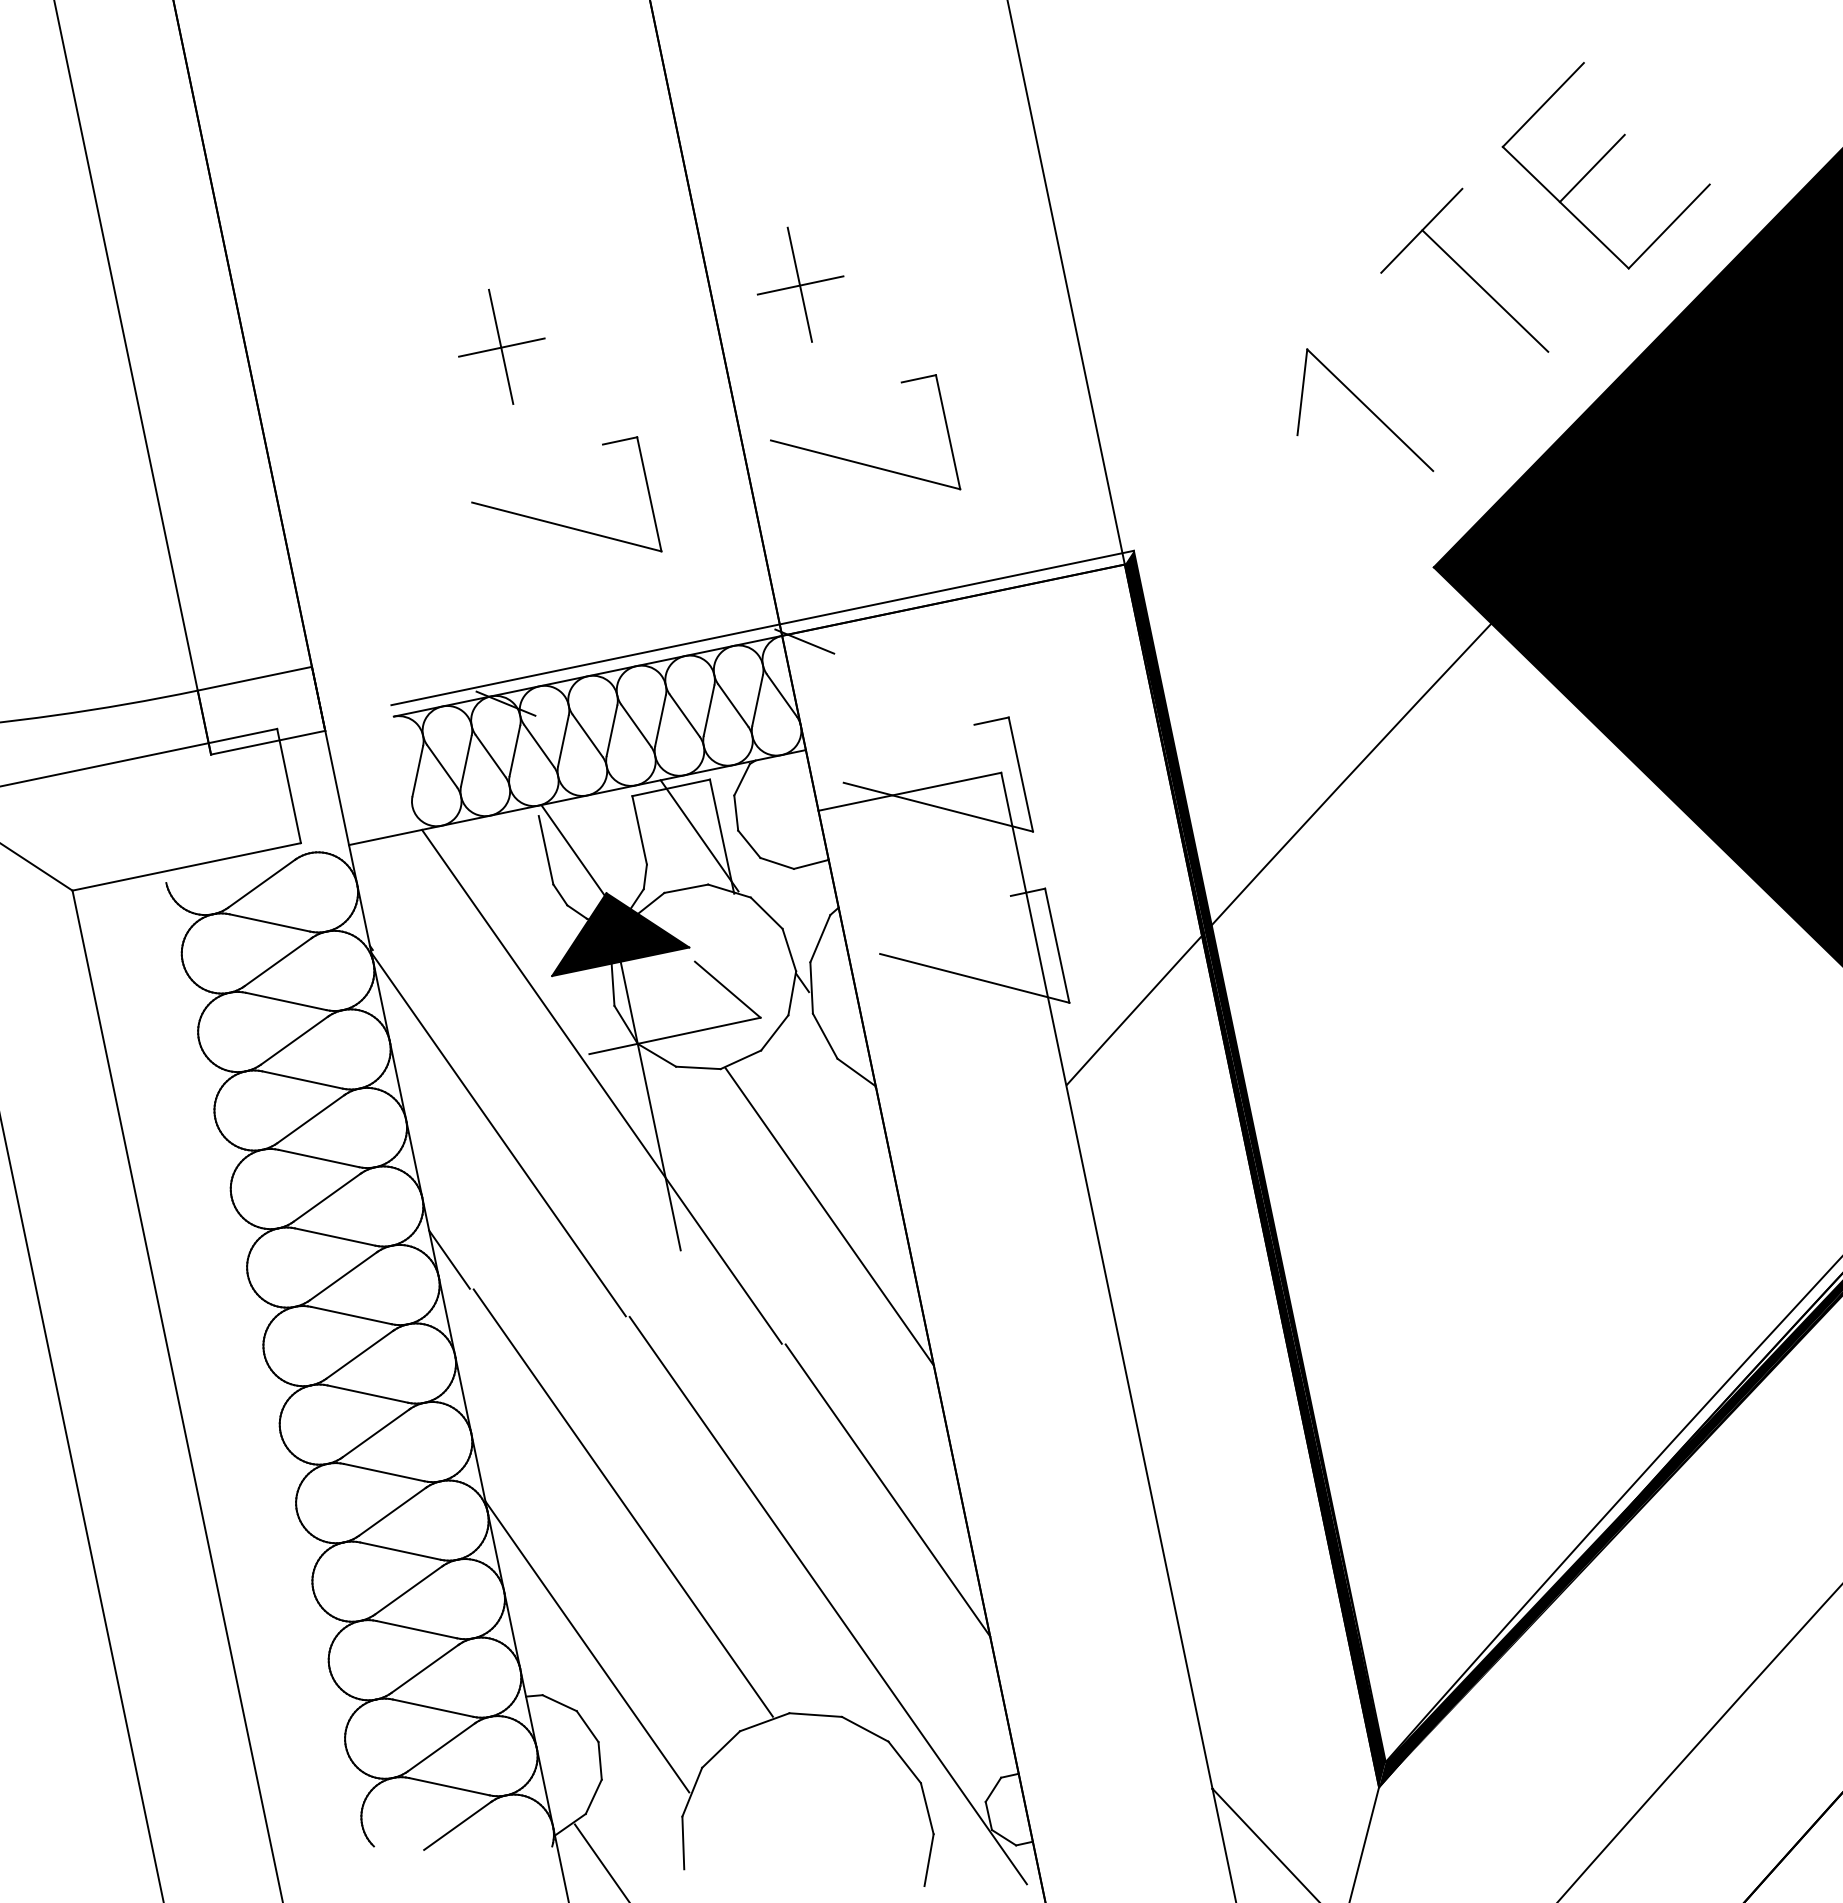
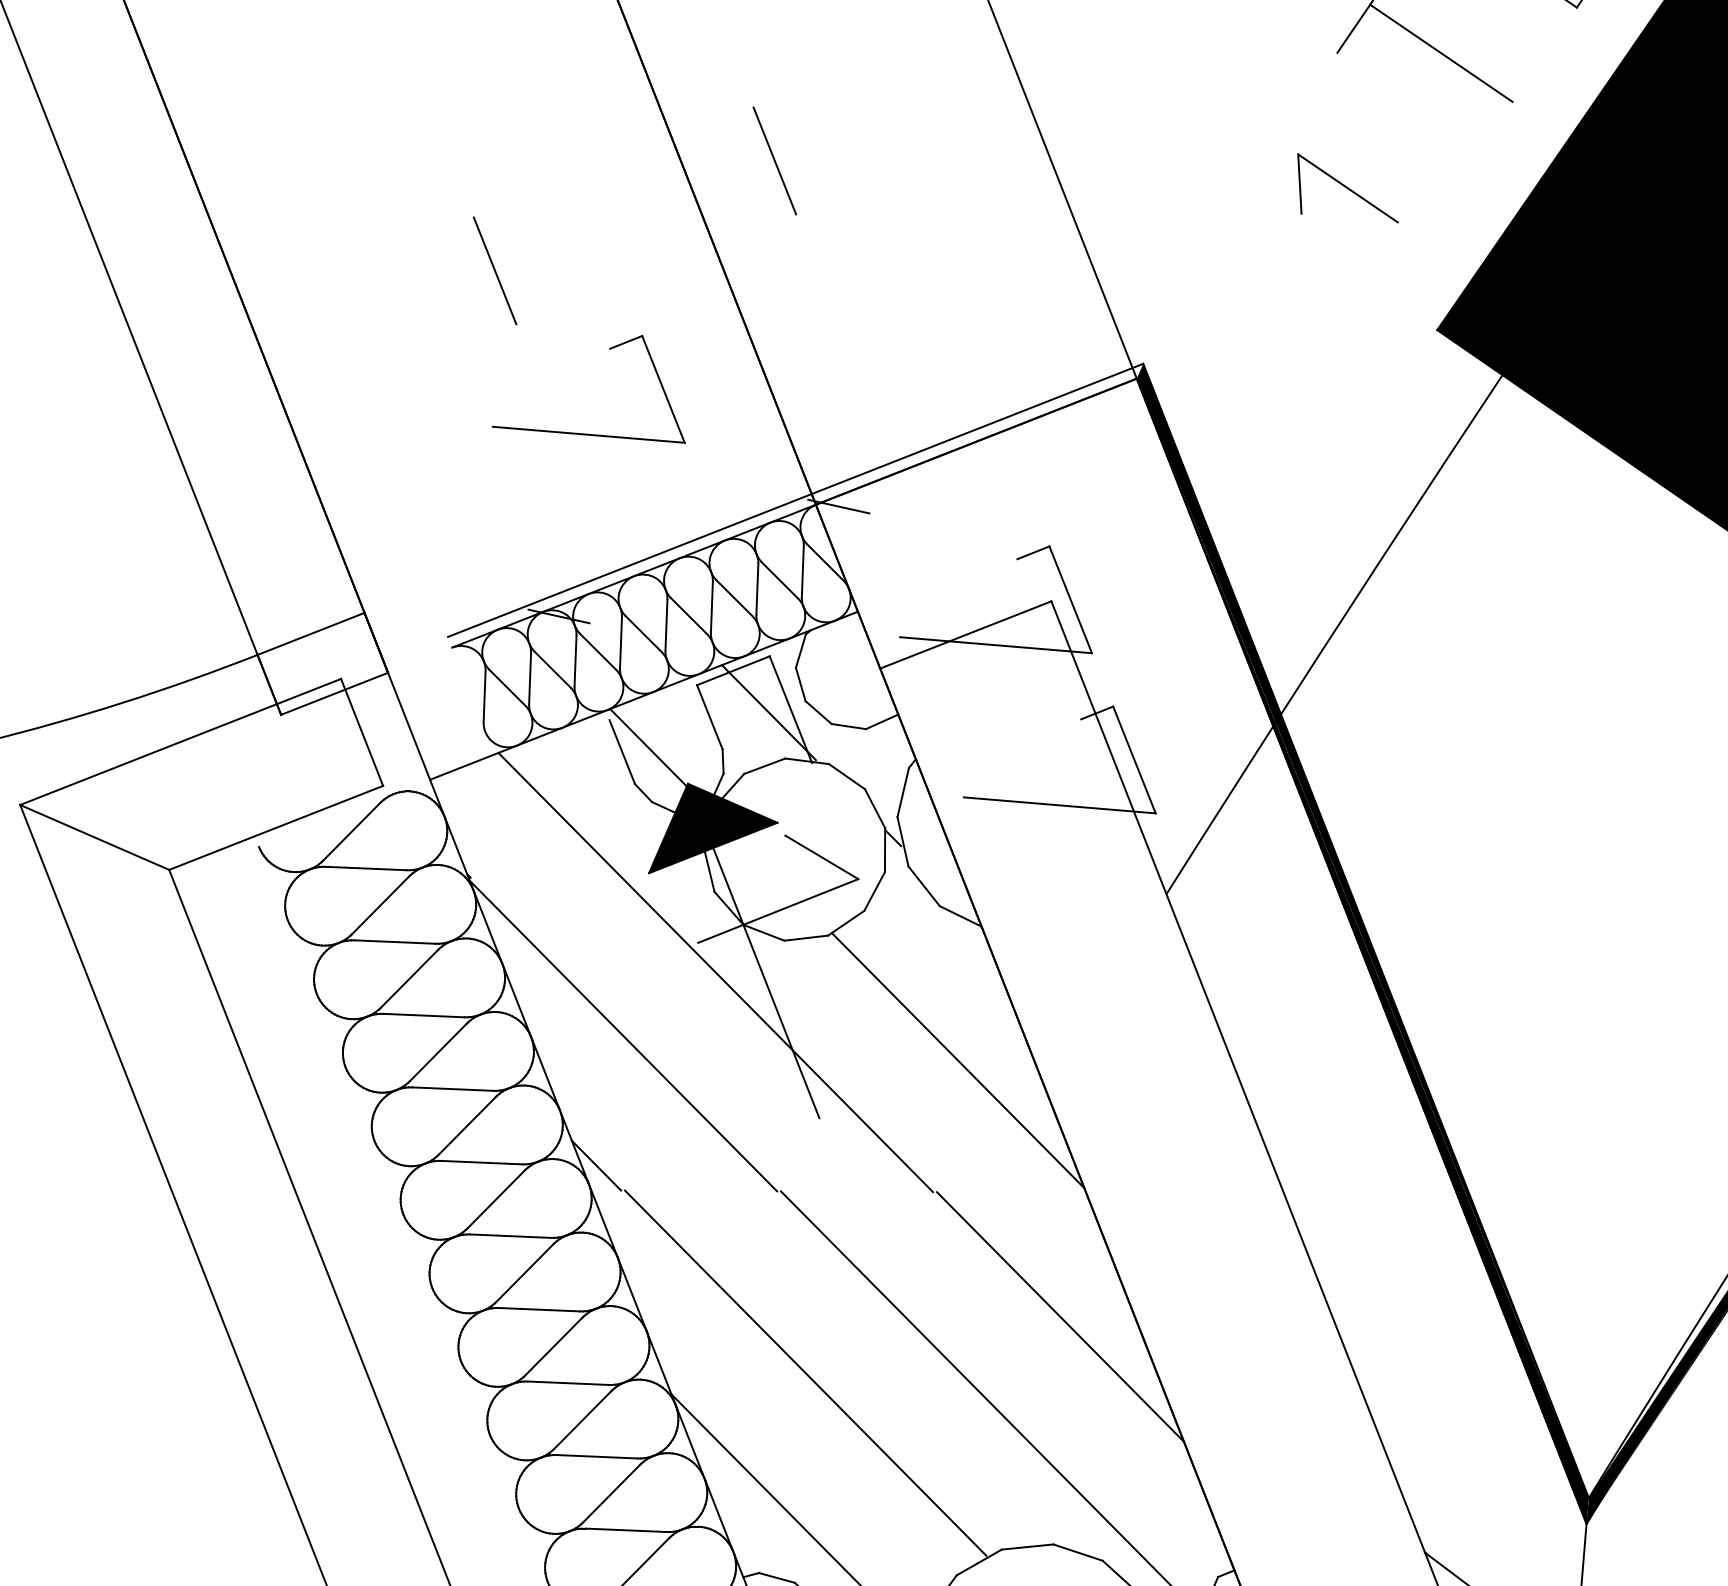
line: (800, 285) -> (775, 161), removed
line: (501, 347) -> (495, 271), removed
part: (1365, 410) -> (1344, 189), size x0.7
part: (857, 461) -> (860, 322), removed

